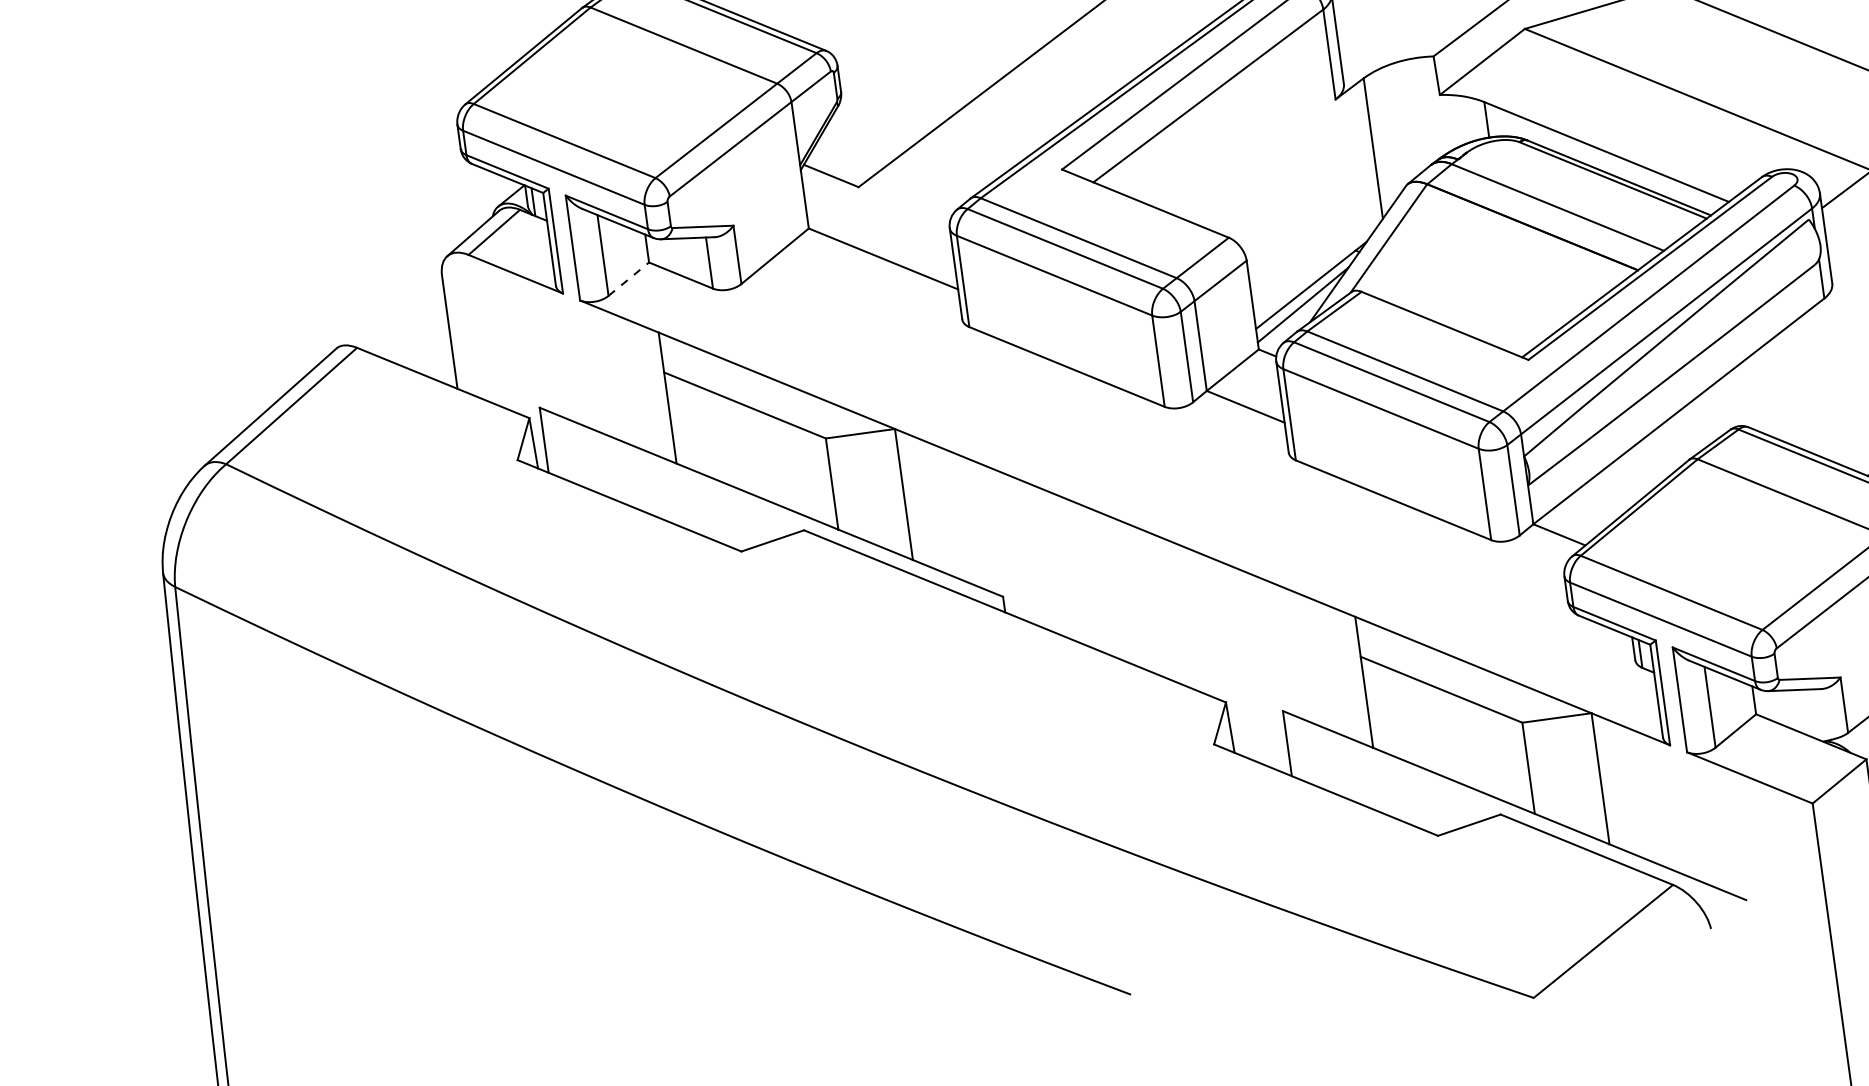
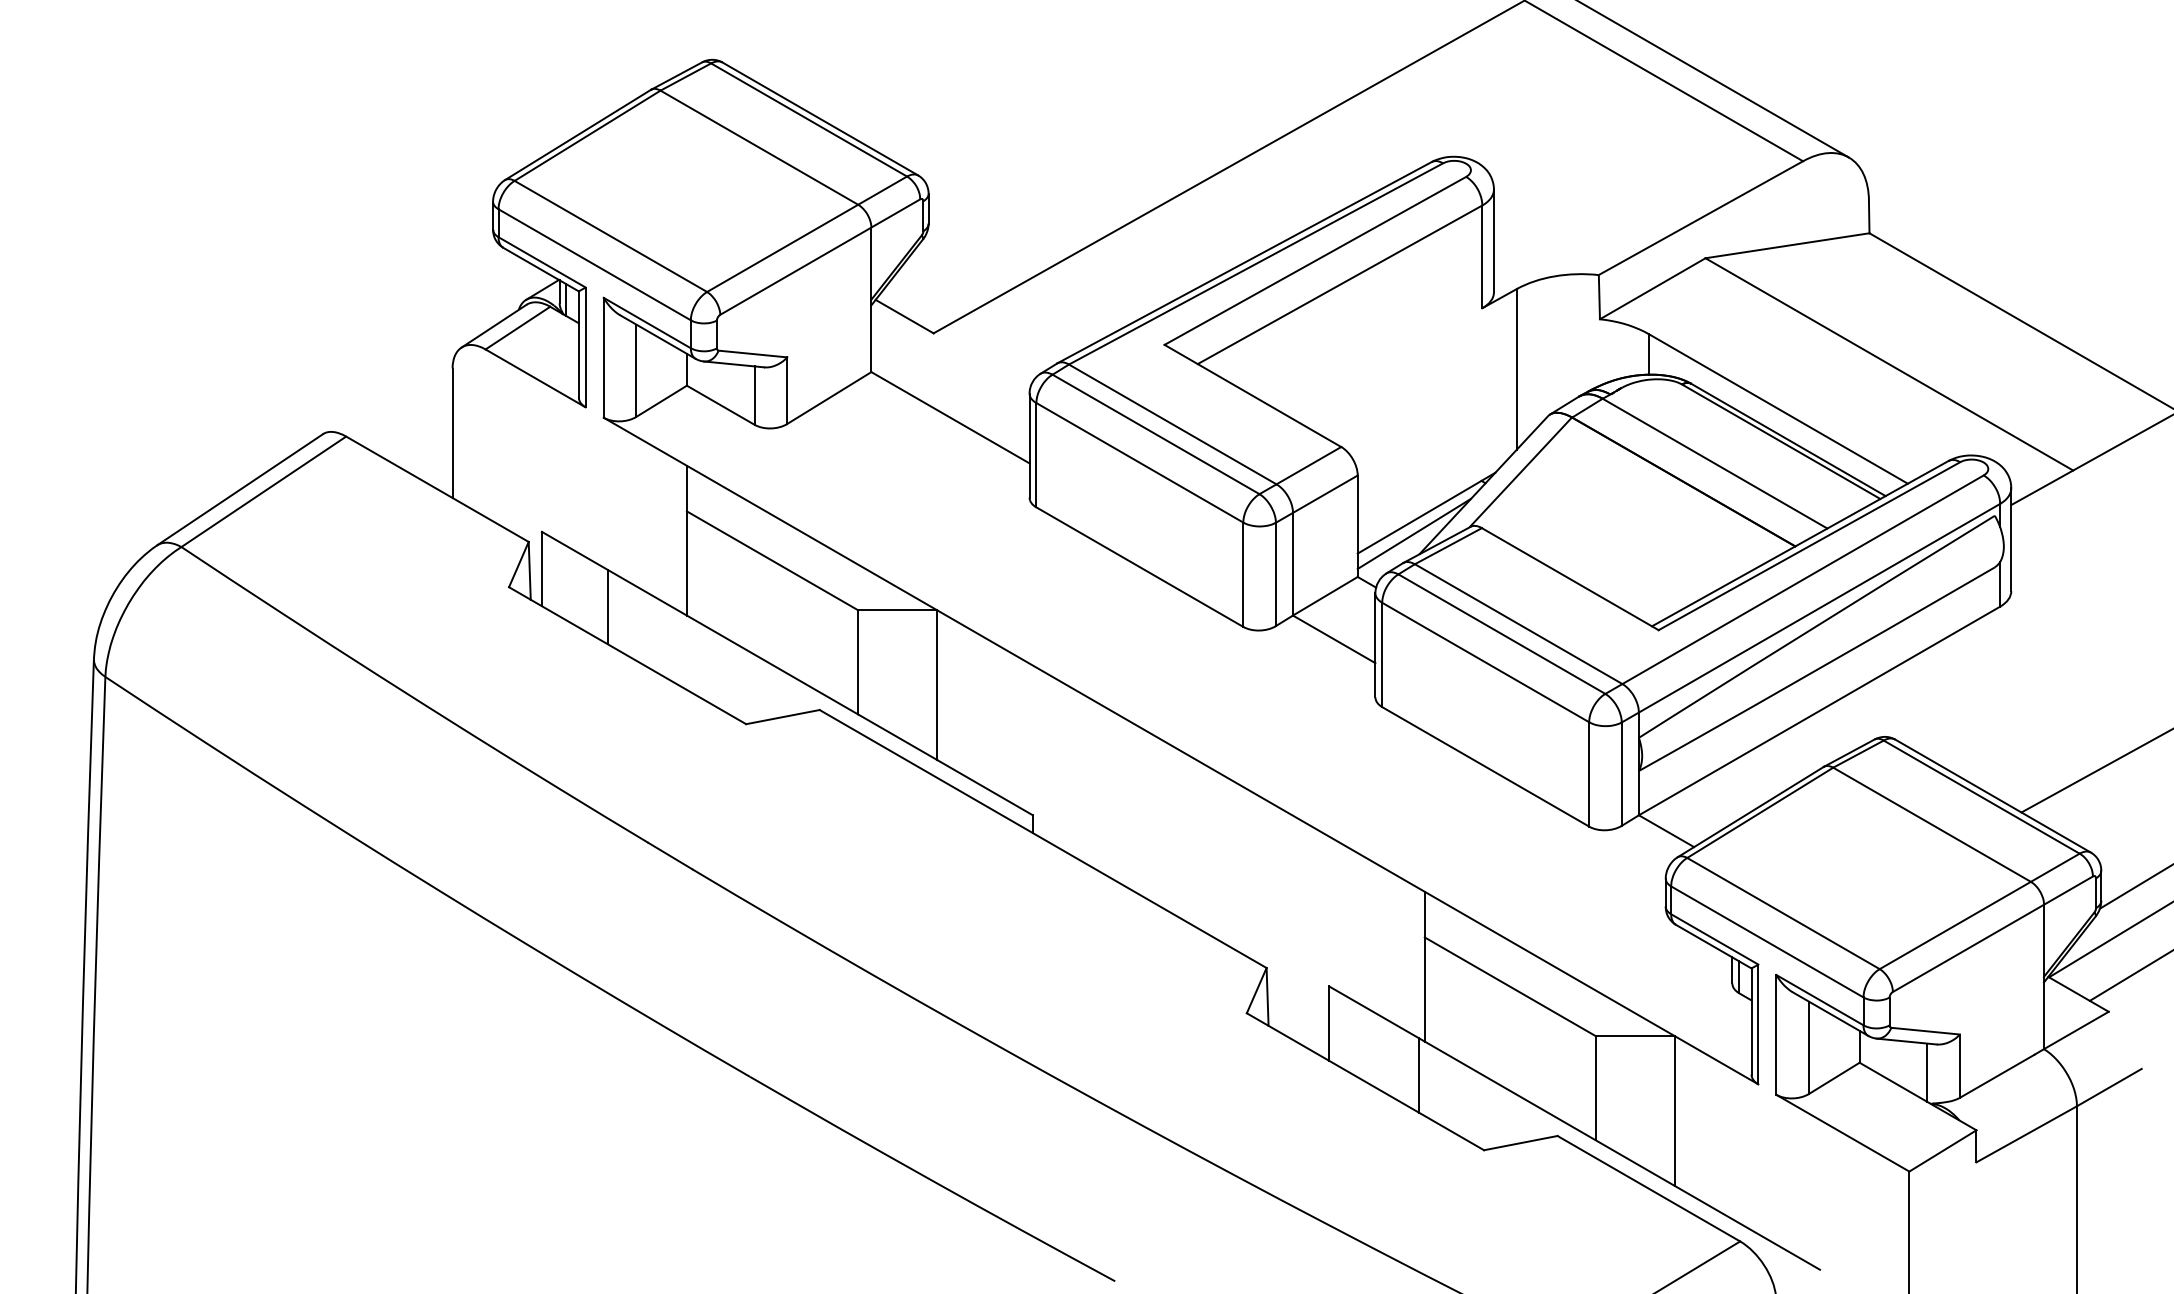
line: (628, 279) -> (661, 401), dashed -> solid
line: (606, 465) -> (607, 606), added
line: (1816, 714) -> (1927, 1072), added
line: (1372, 778) -> (1419, 1075), added

